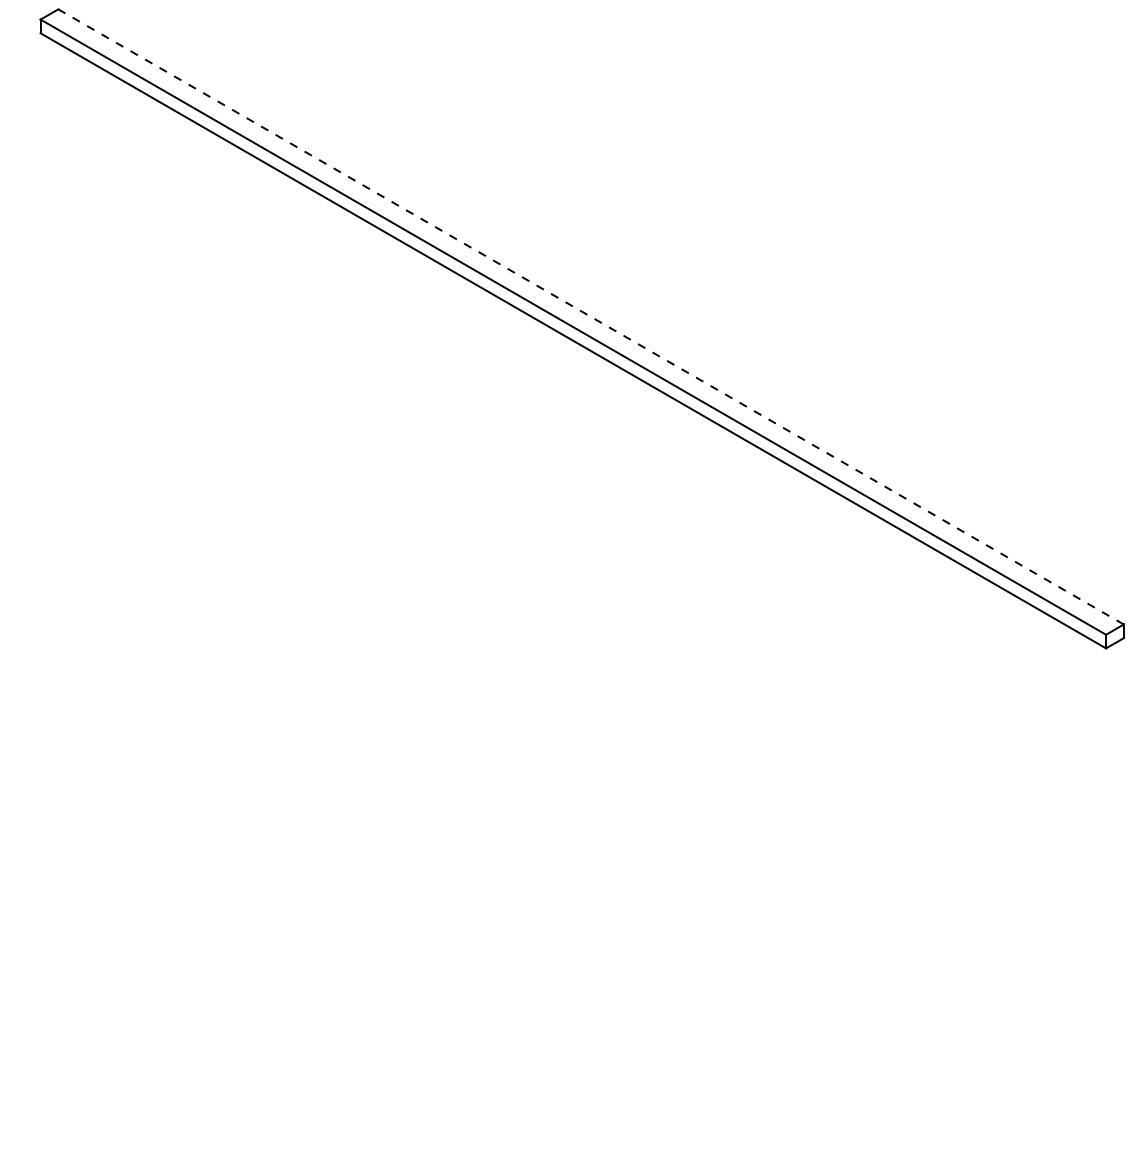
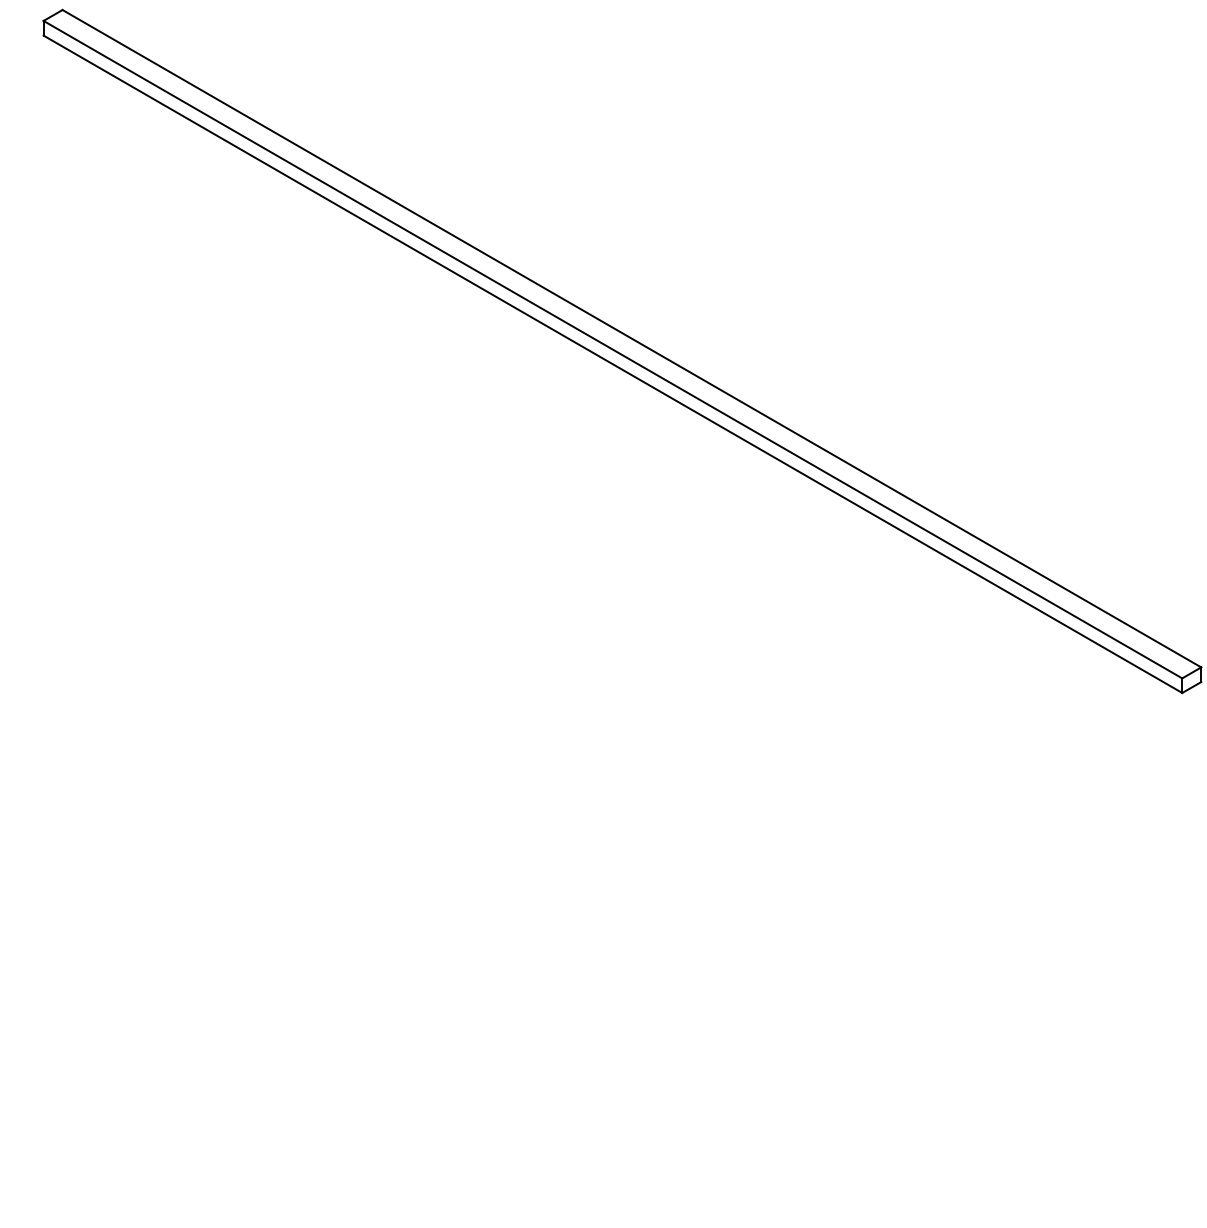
line: (590, 316) -> (631, 338), dashed -> solid

